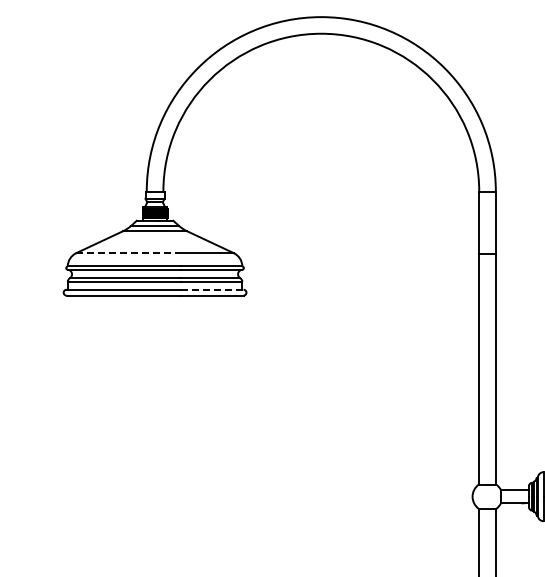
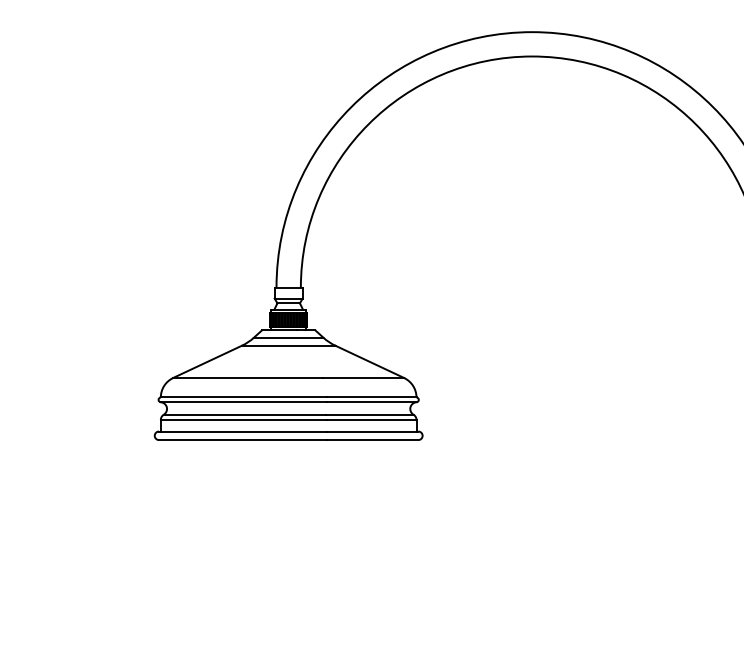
line: (127, 253) -> (248, 378), dashed -> solid
line: (212, 289) -> (372, 431), dashed -> solid

